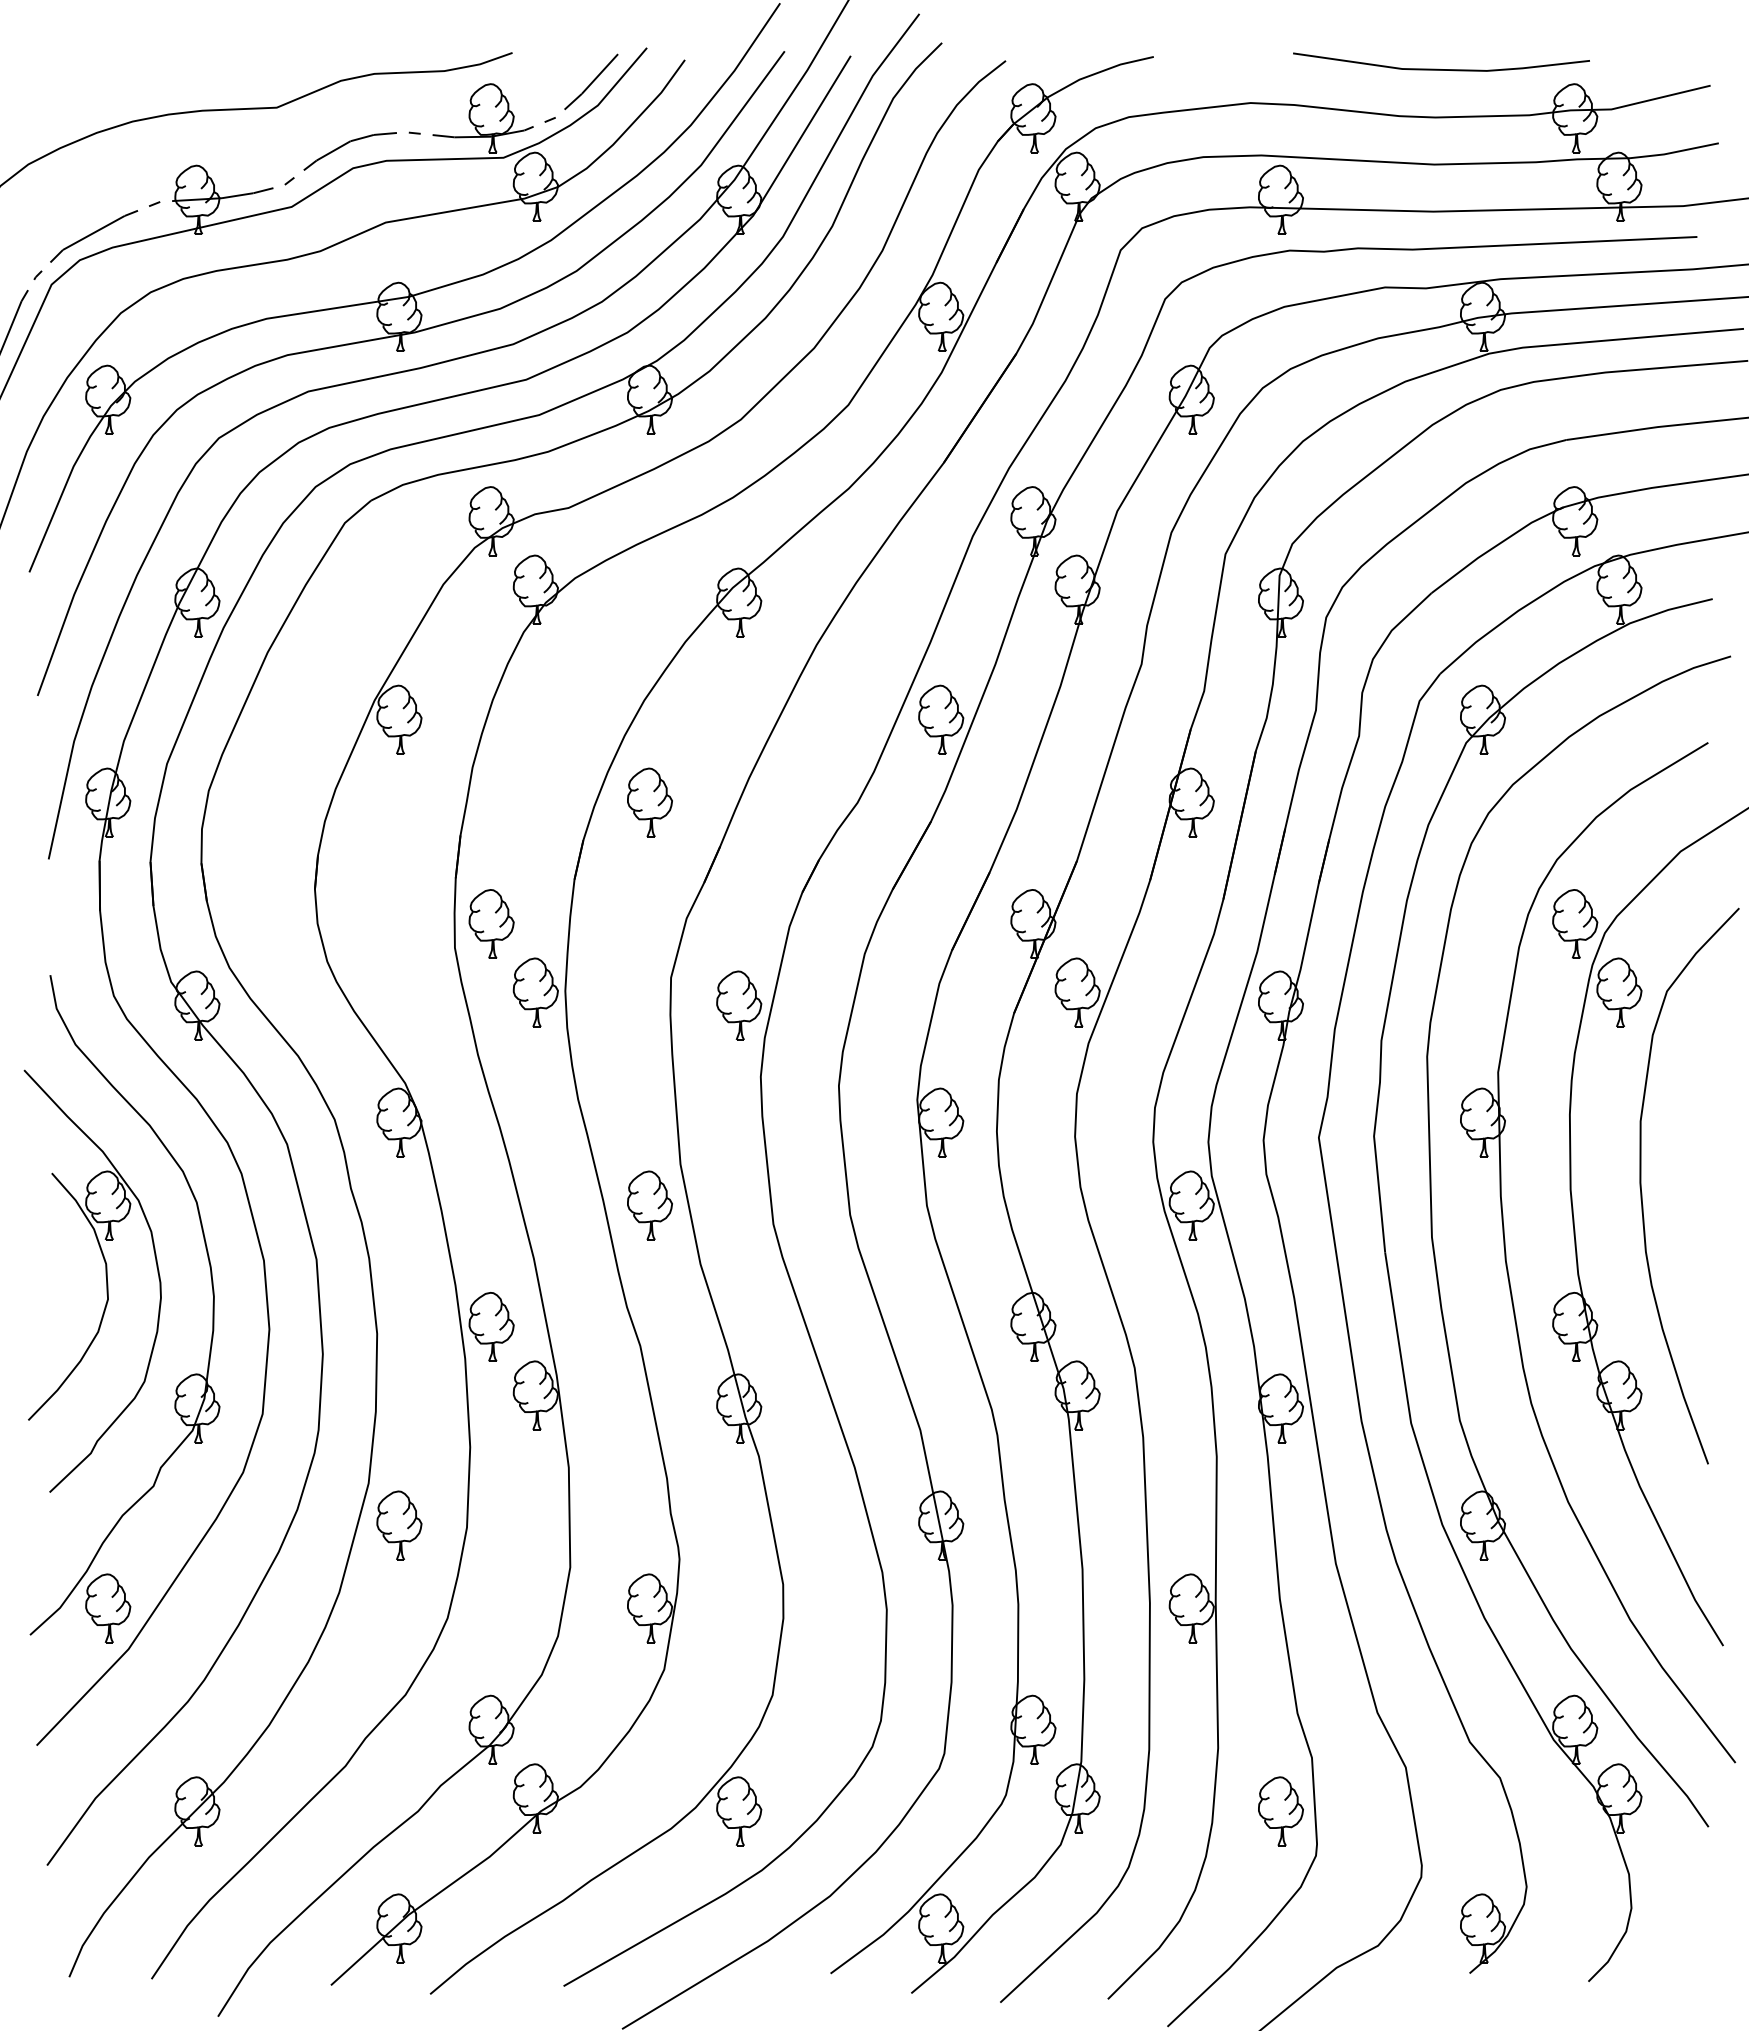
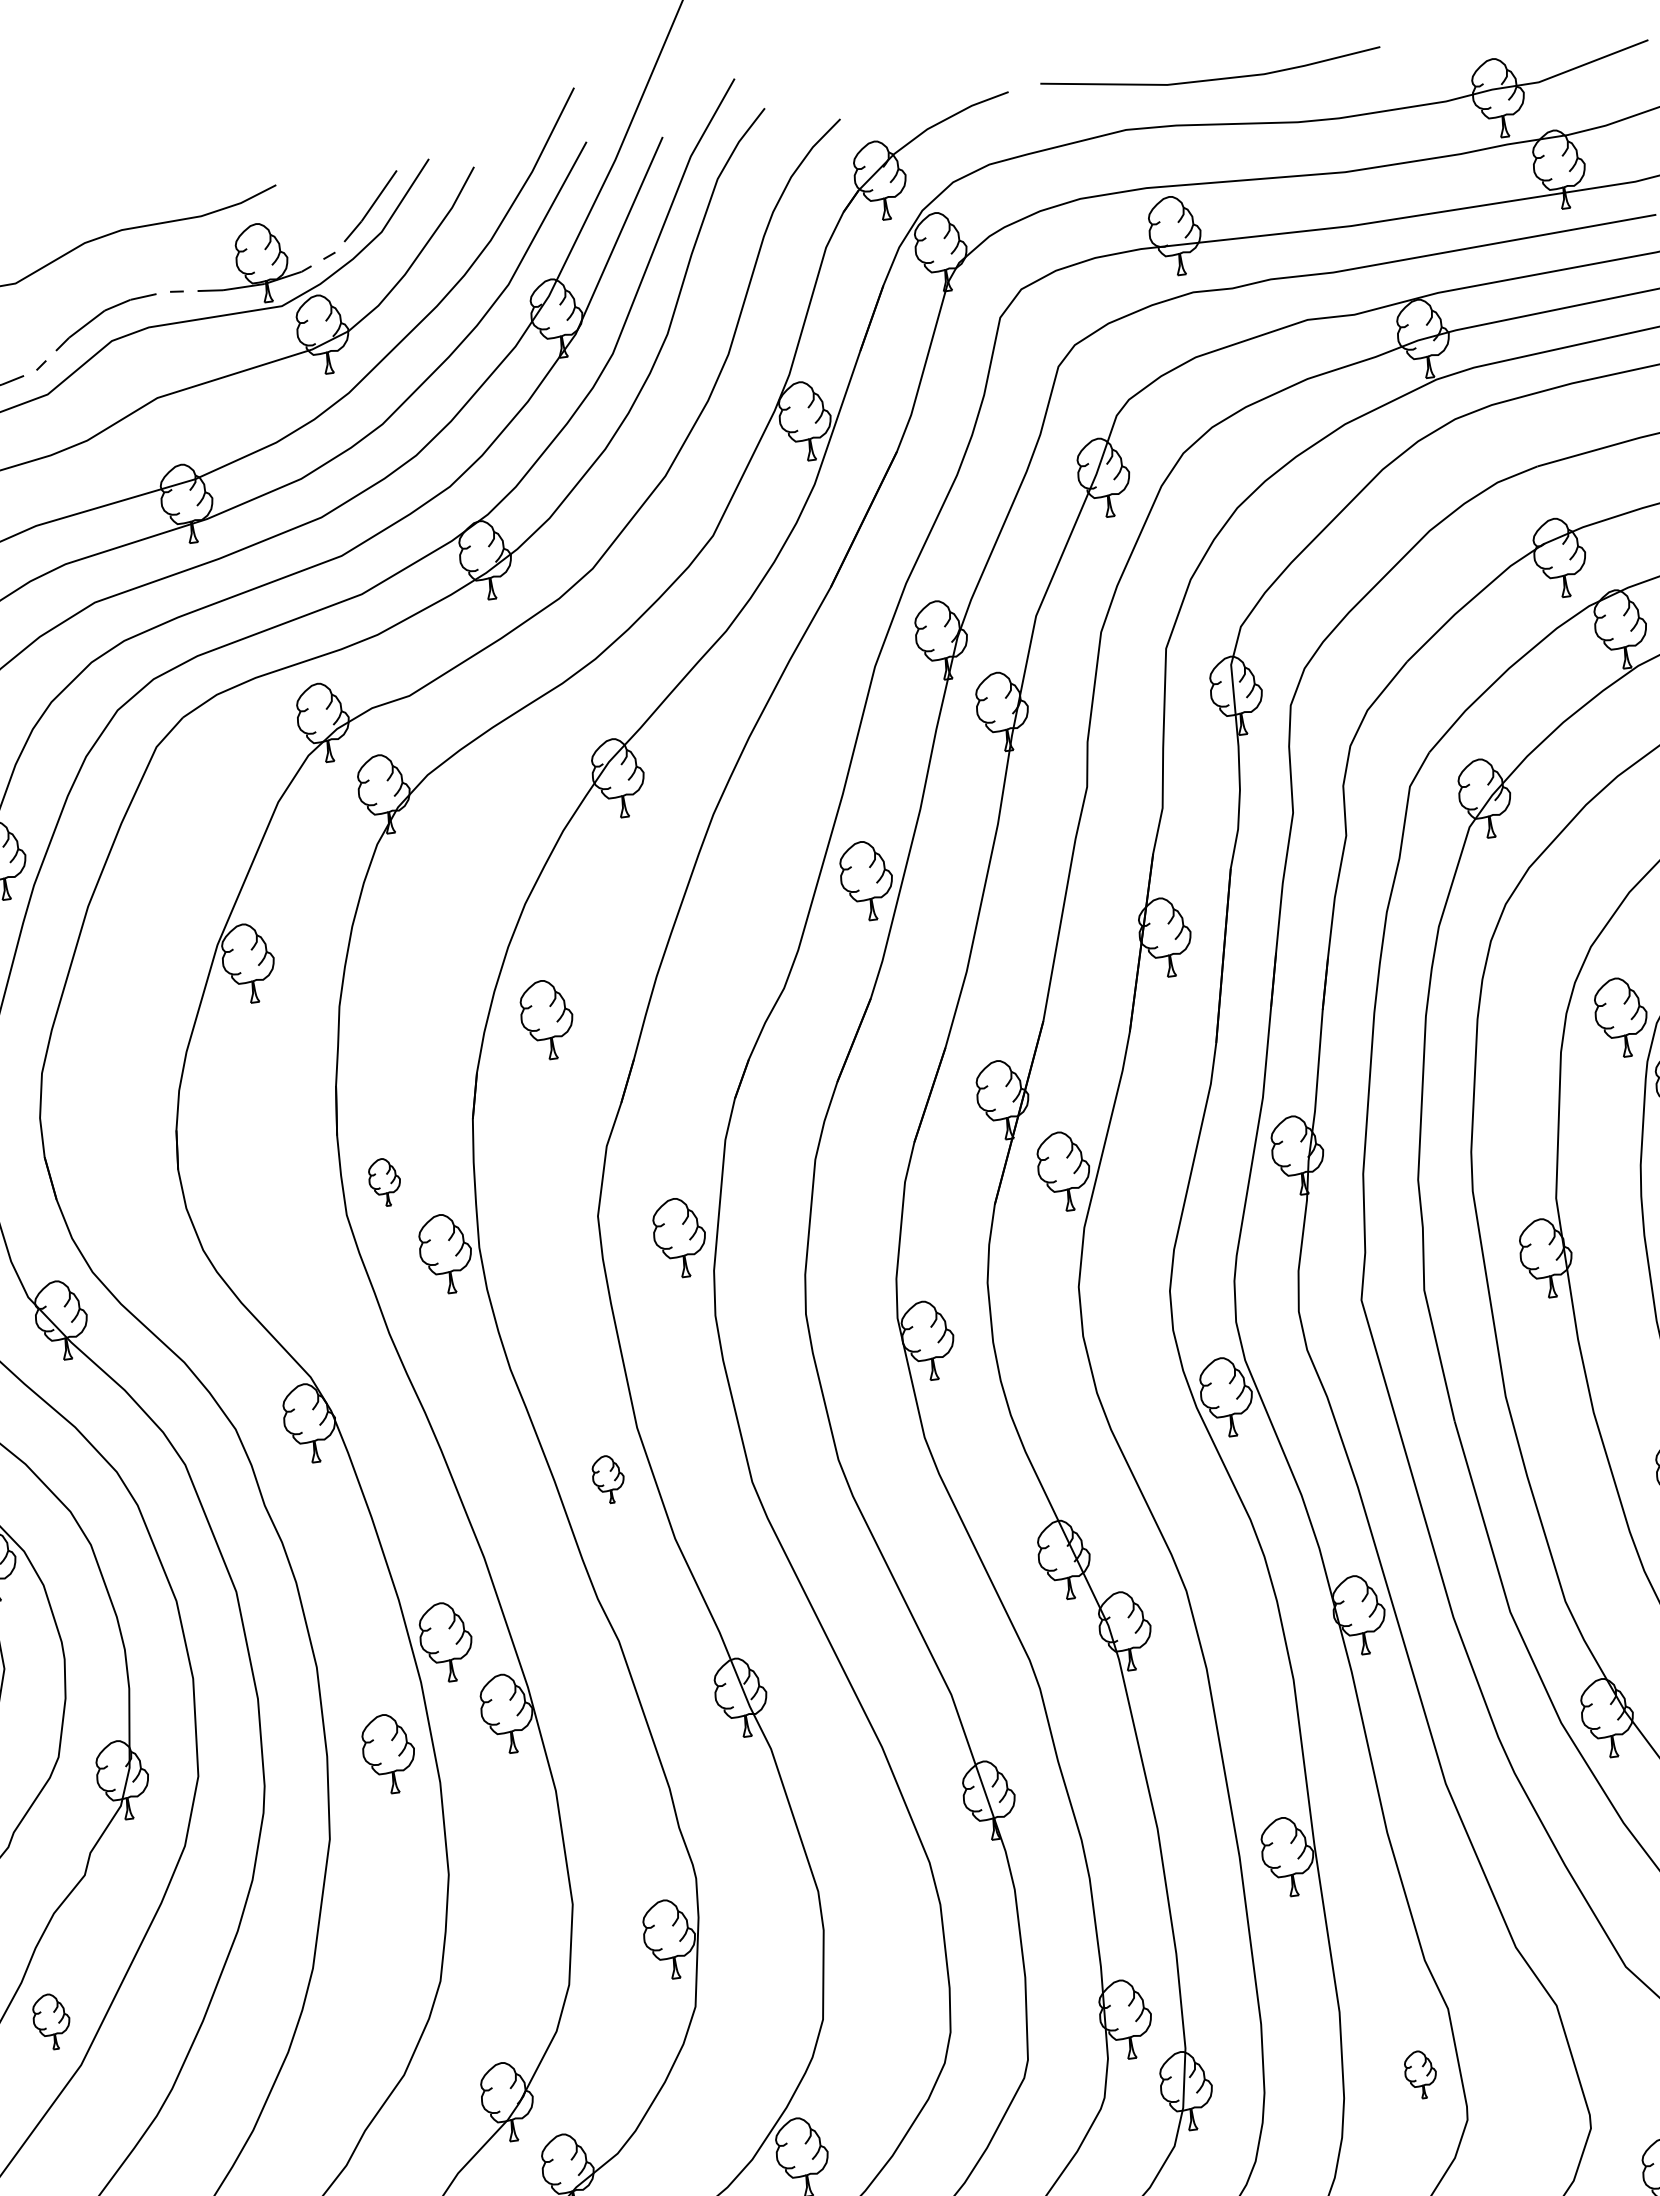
line: (1438, 68) -> (1208, 78), moved
part: (491, 923) -> (384, 1181), size x0.6
part: (649, 1205) -> (608, 1479), size x0.6
part: (399, 1525) -> (389, 1753), moved
part: (108, 1608) -> (52, 2021), size x0.7
part: (1280, 1811) -> (1420, 2074), size x0.6

